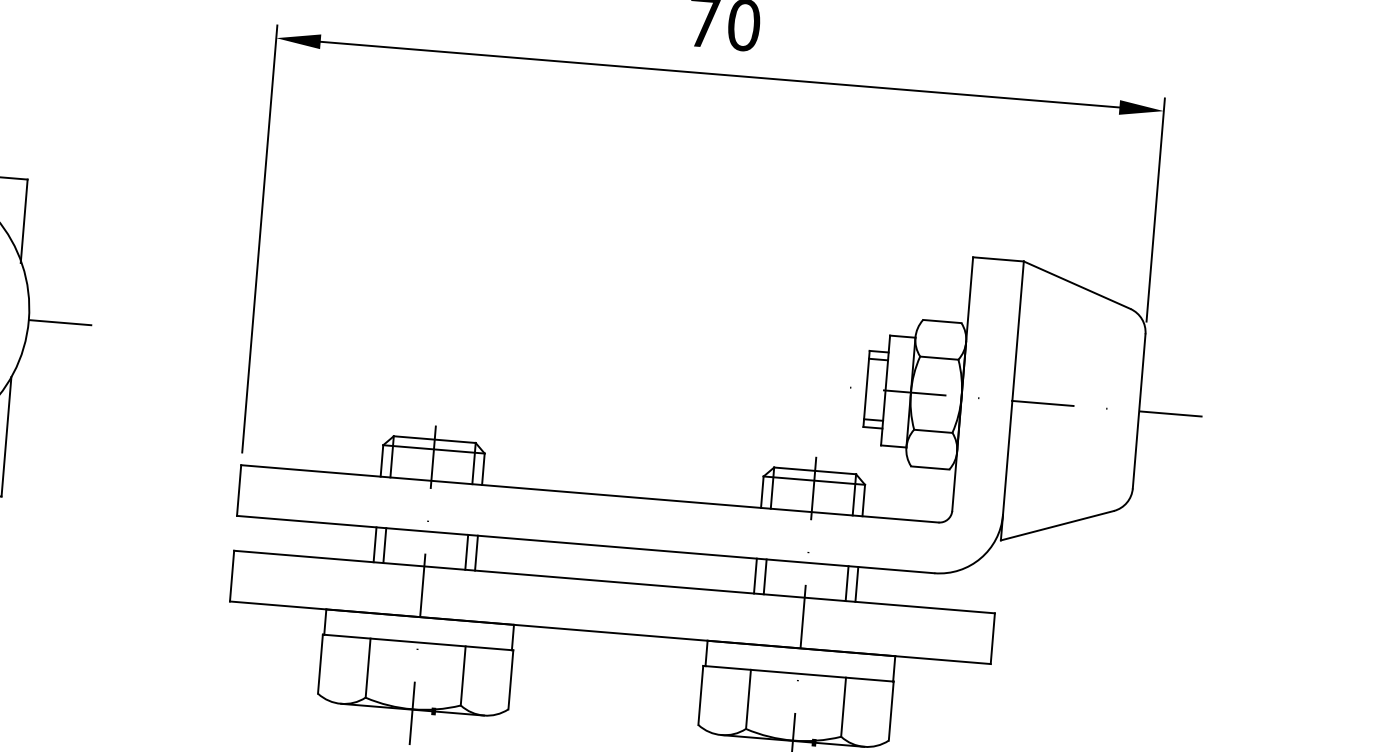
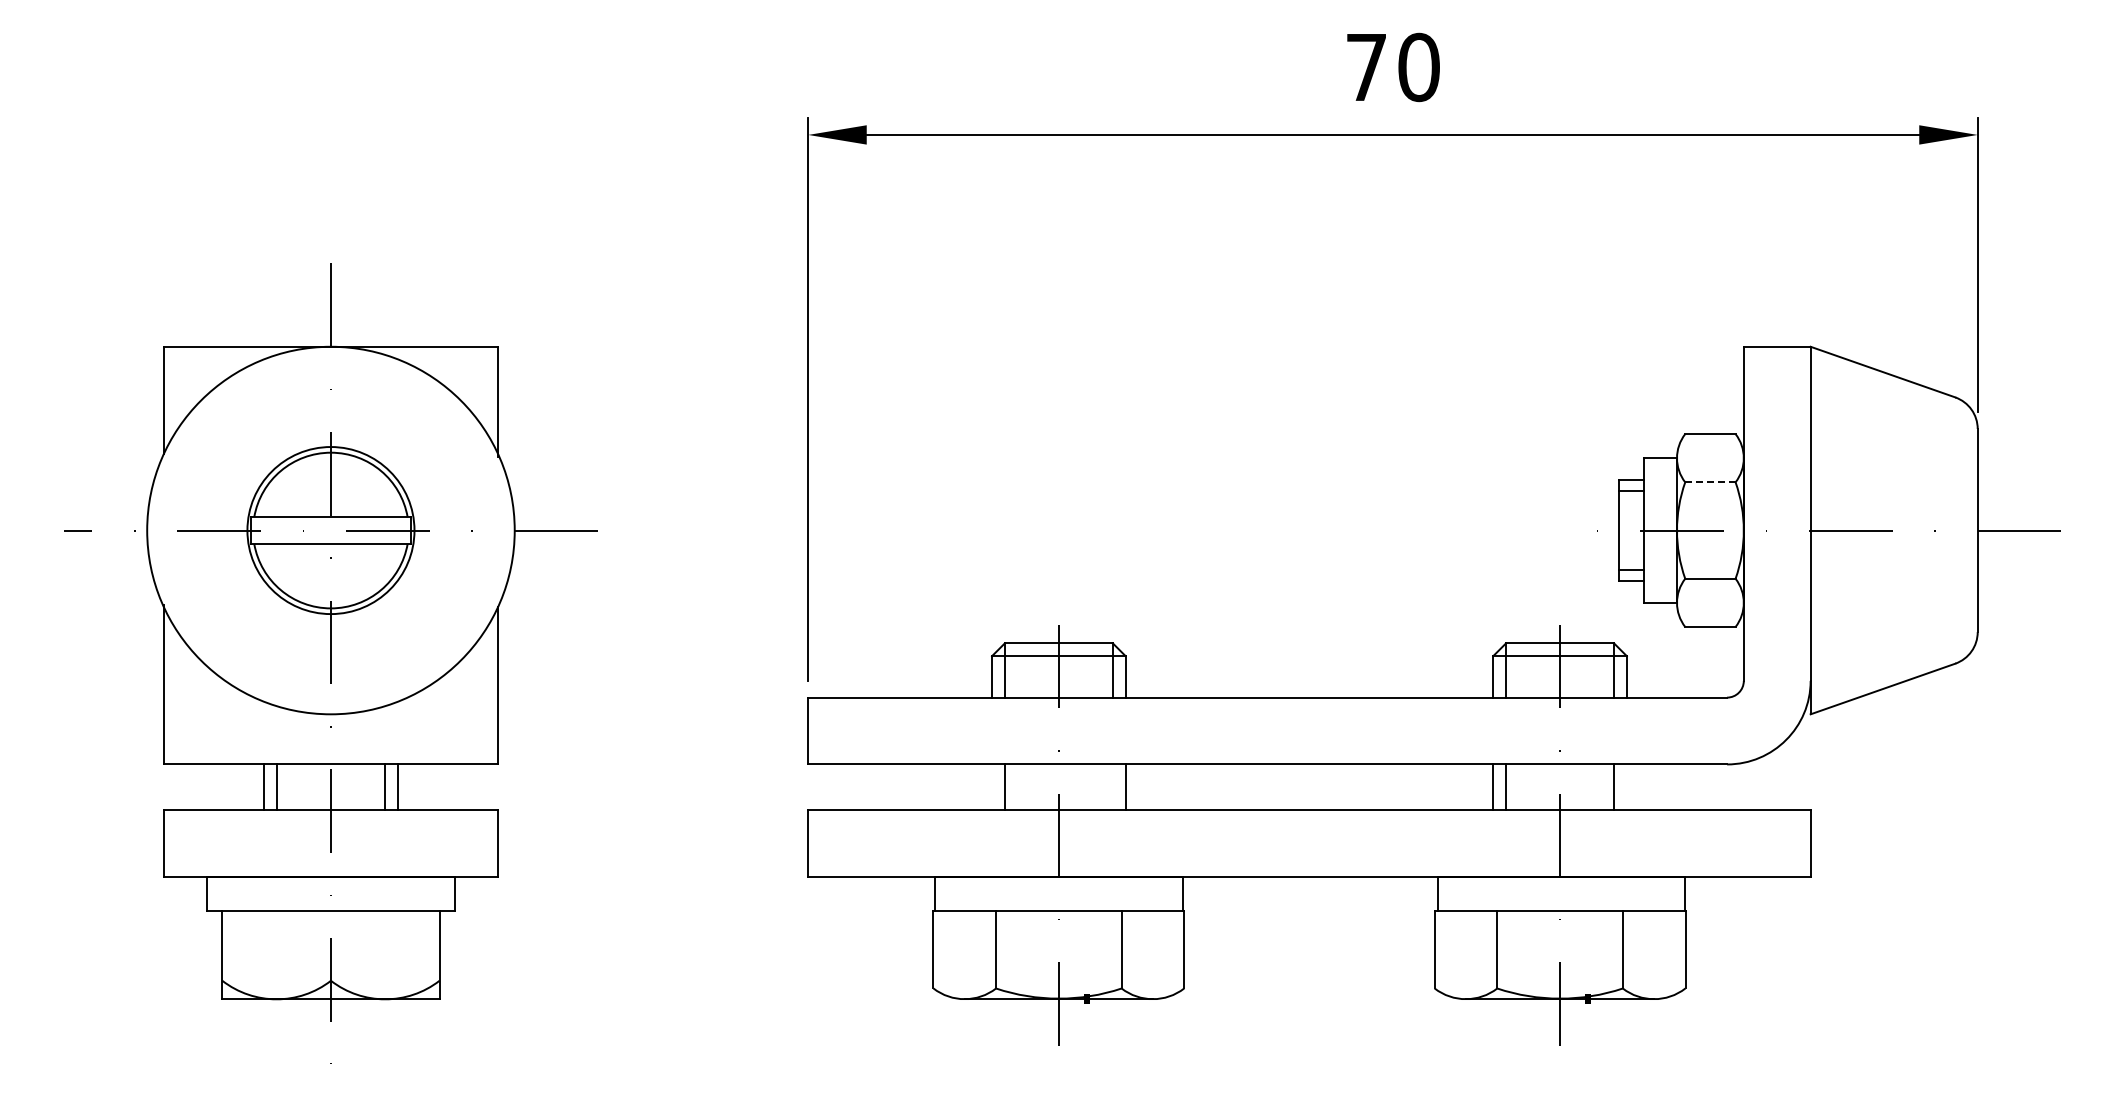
line: (938, 358) -> (1709, 482), solid -> dashed
line: (375, 544) -> (992, 787), removed
line: (466, 552) -> (1112, 787), removed
line: (856, 584) -> (1626, 787), removed

